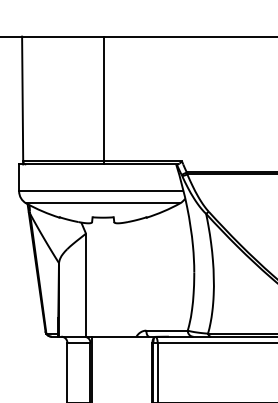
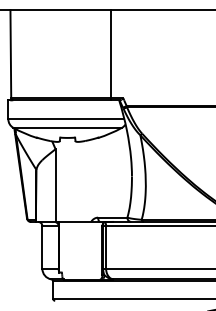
line: (104, 100) -> (111, 55), moved

